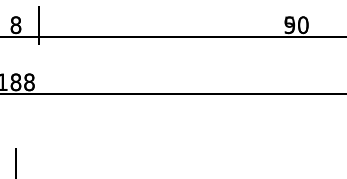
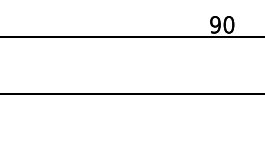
text: (289, 24) -> (215, 24), 50 -> 90

